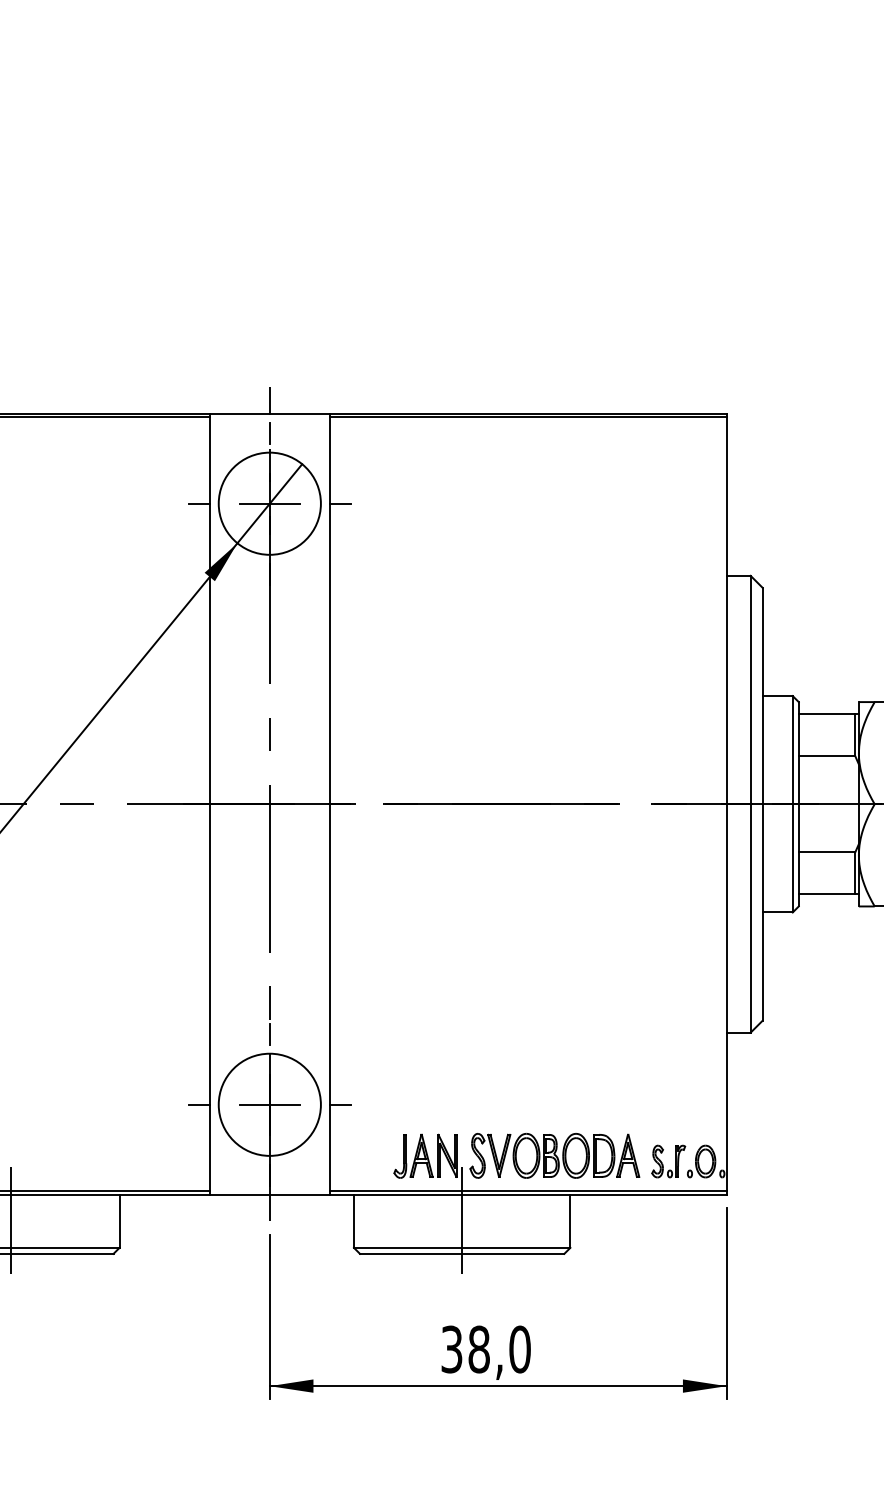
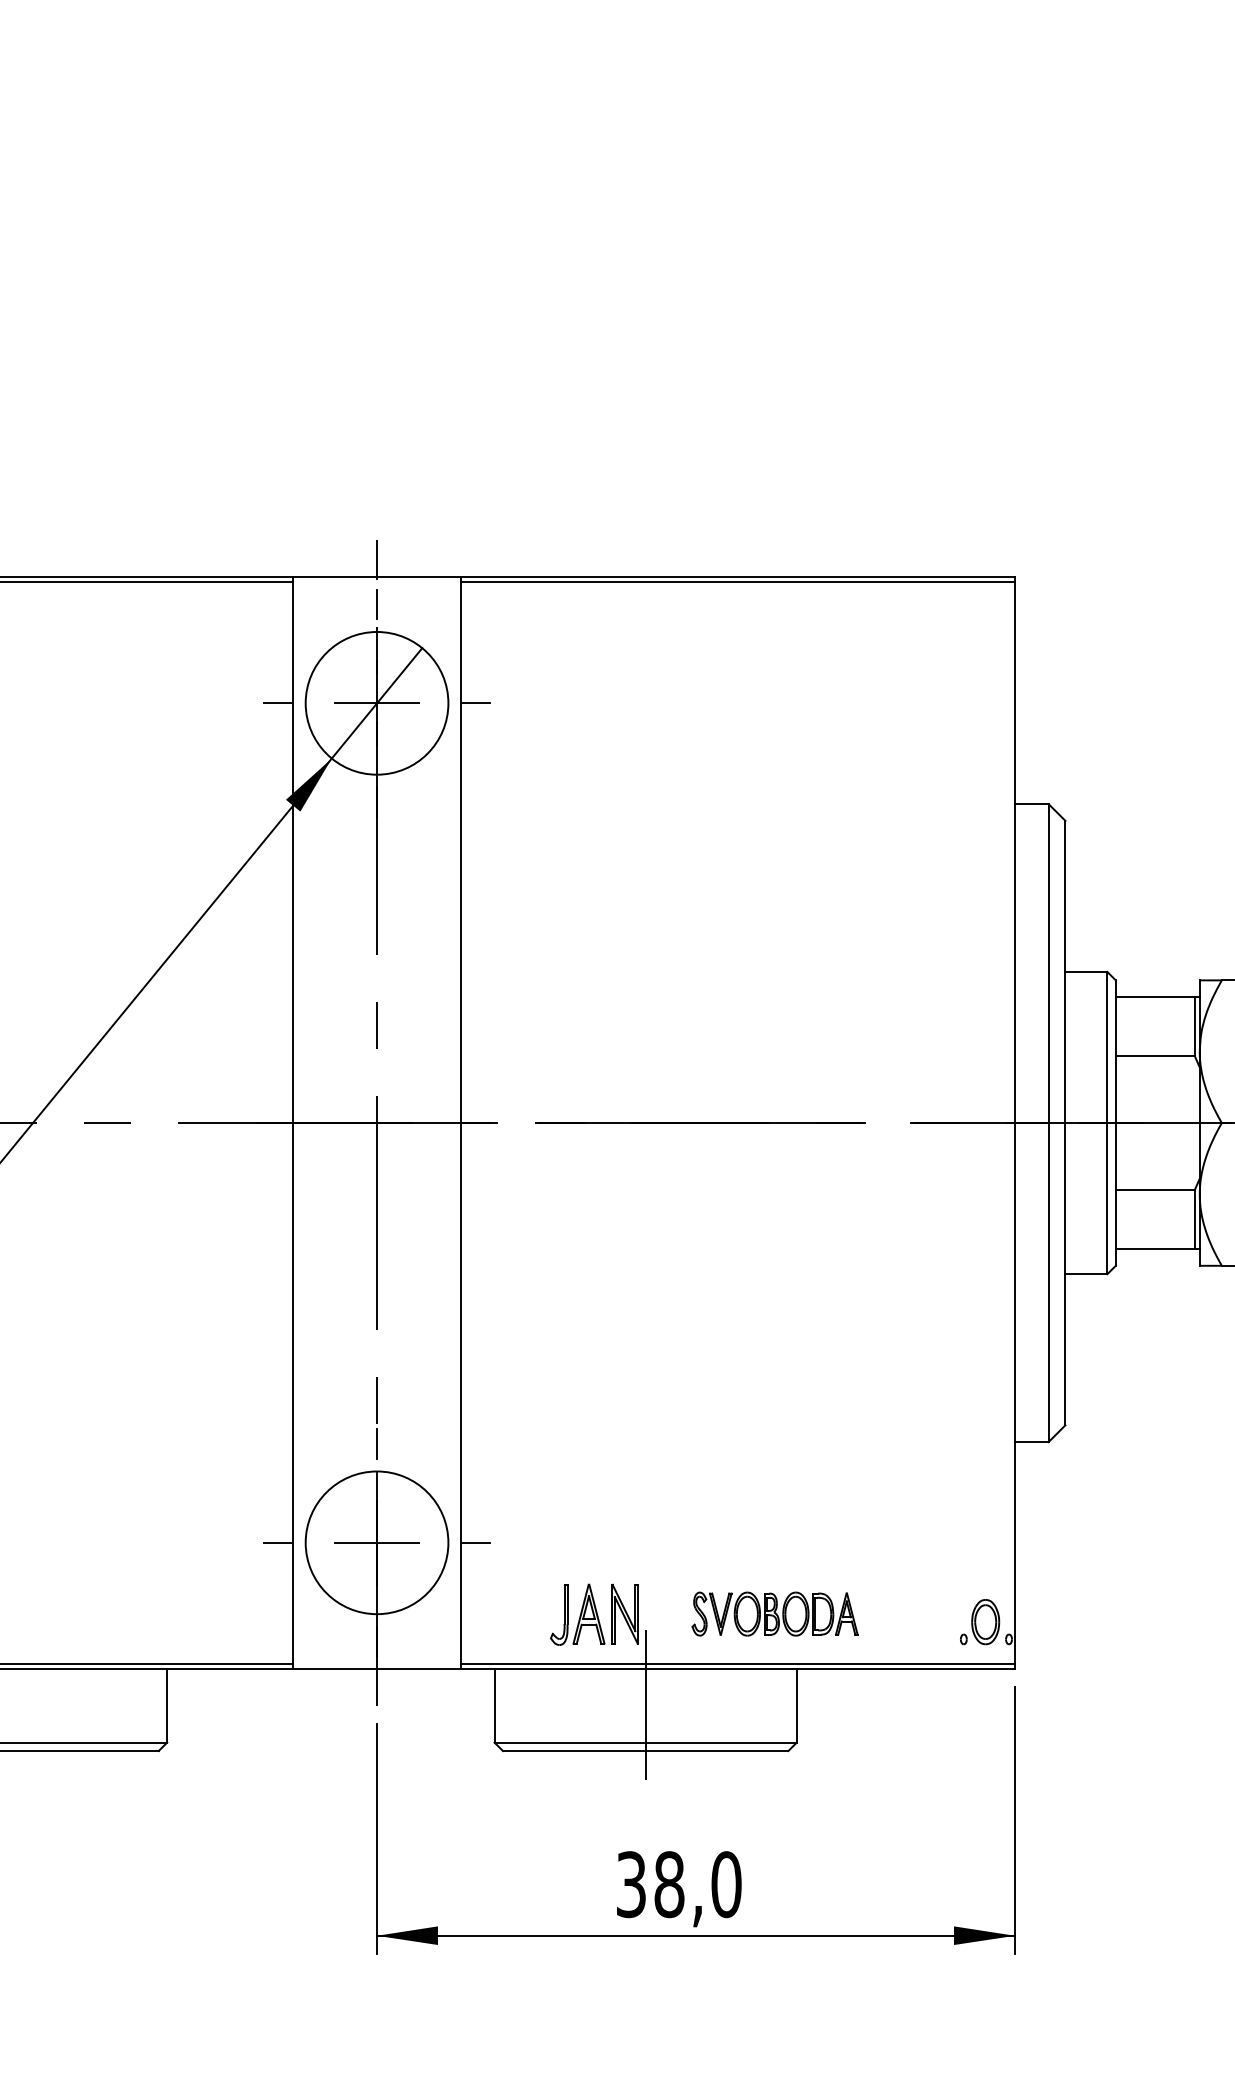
part: (554, 1155) -> (774, 1613), size x0.7
part: (663, 1164) -> (926, 1626), removed
line: (11, 1220) -> (16, 1704), removed

